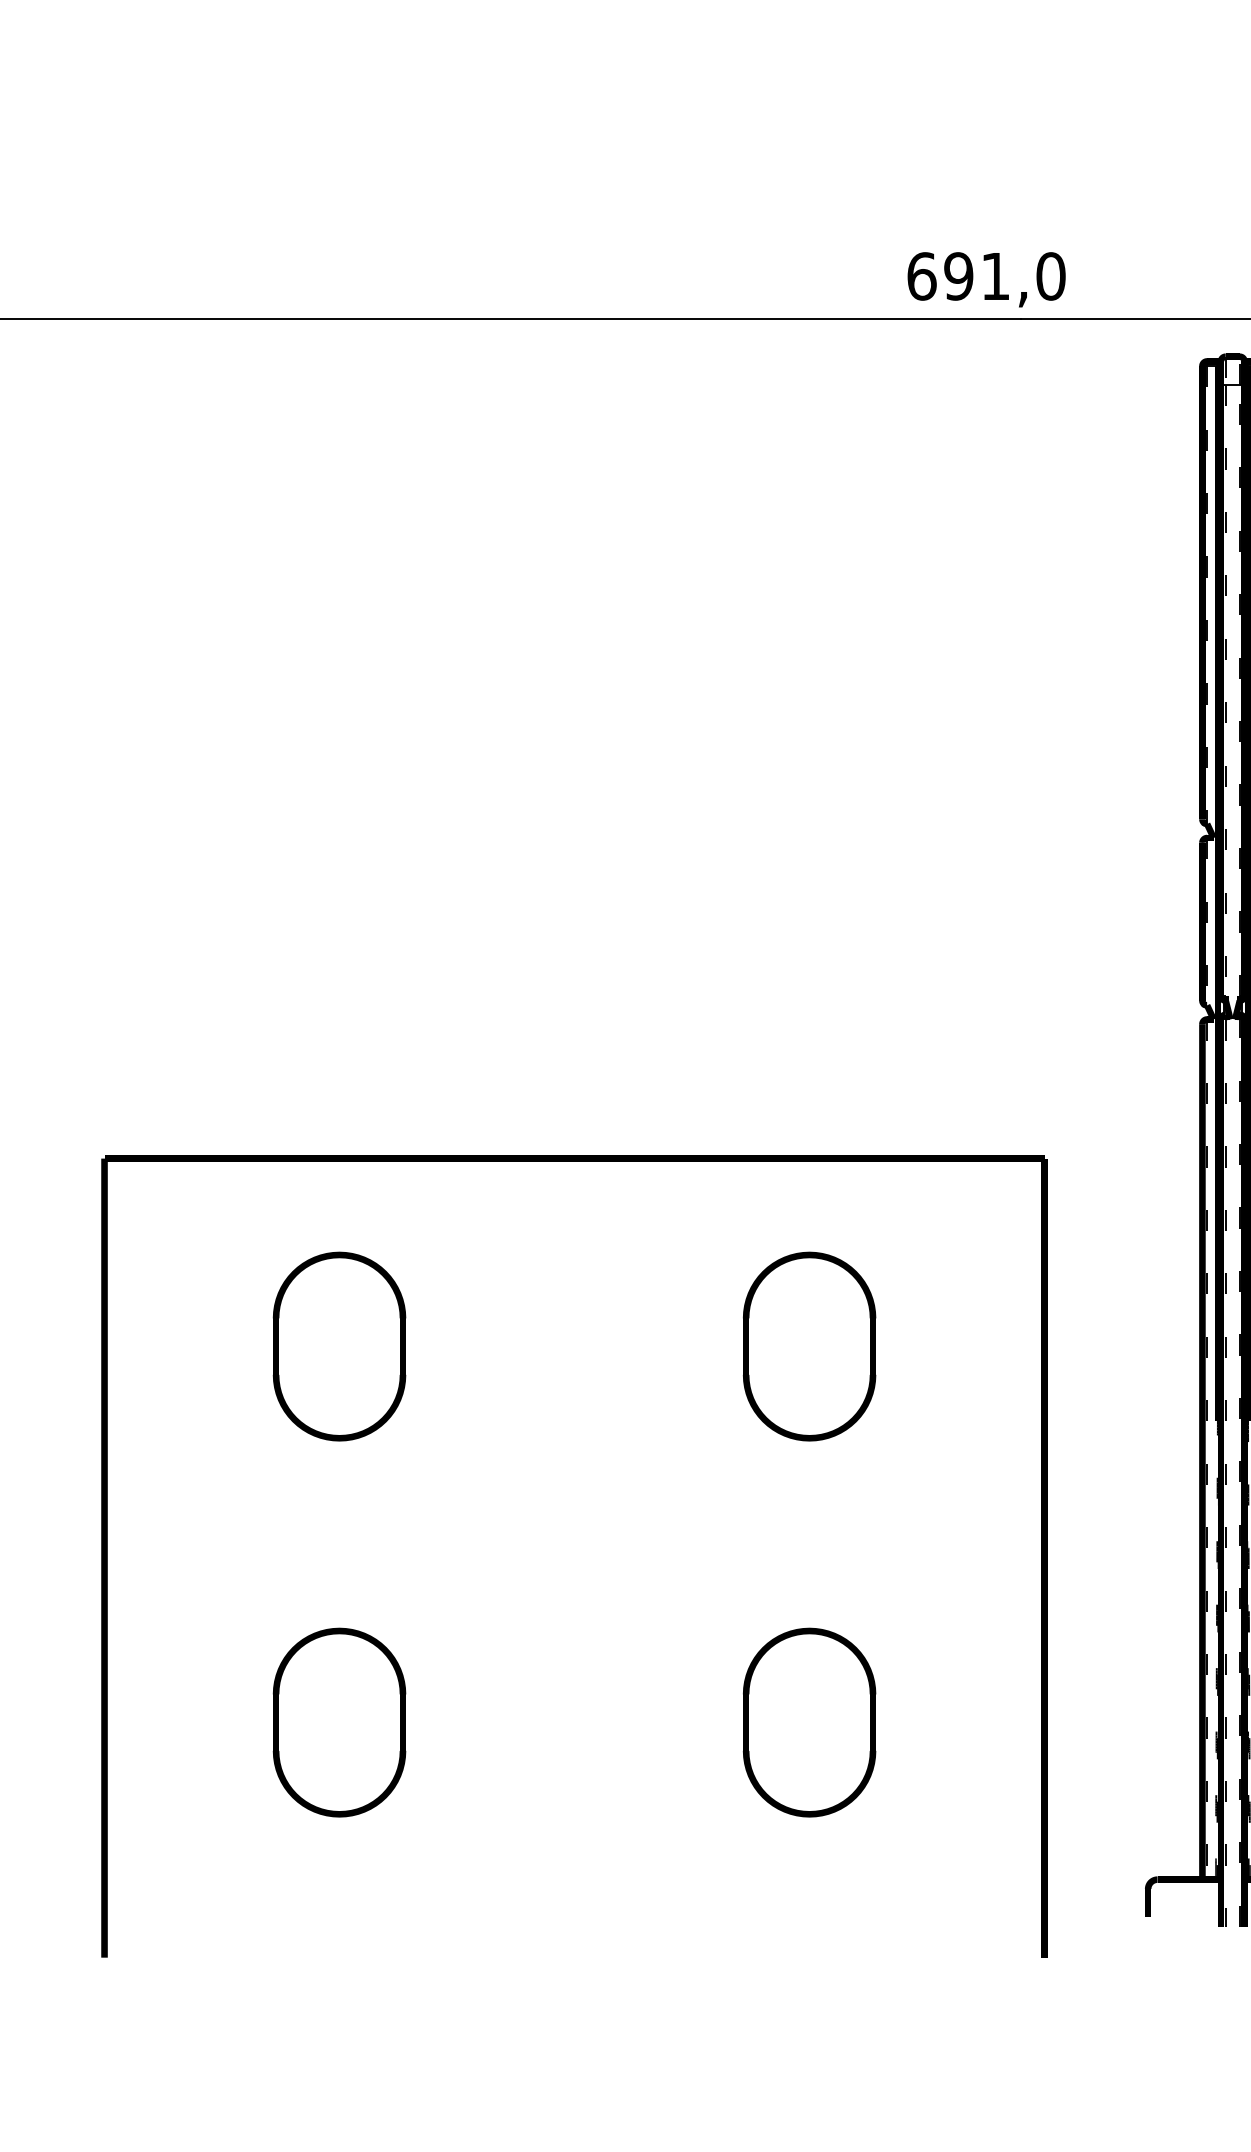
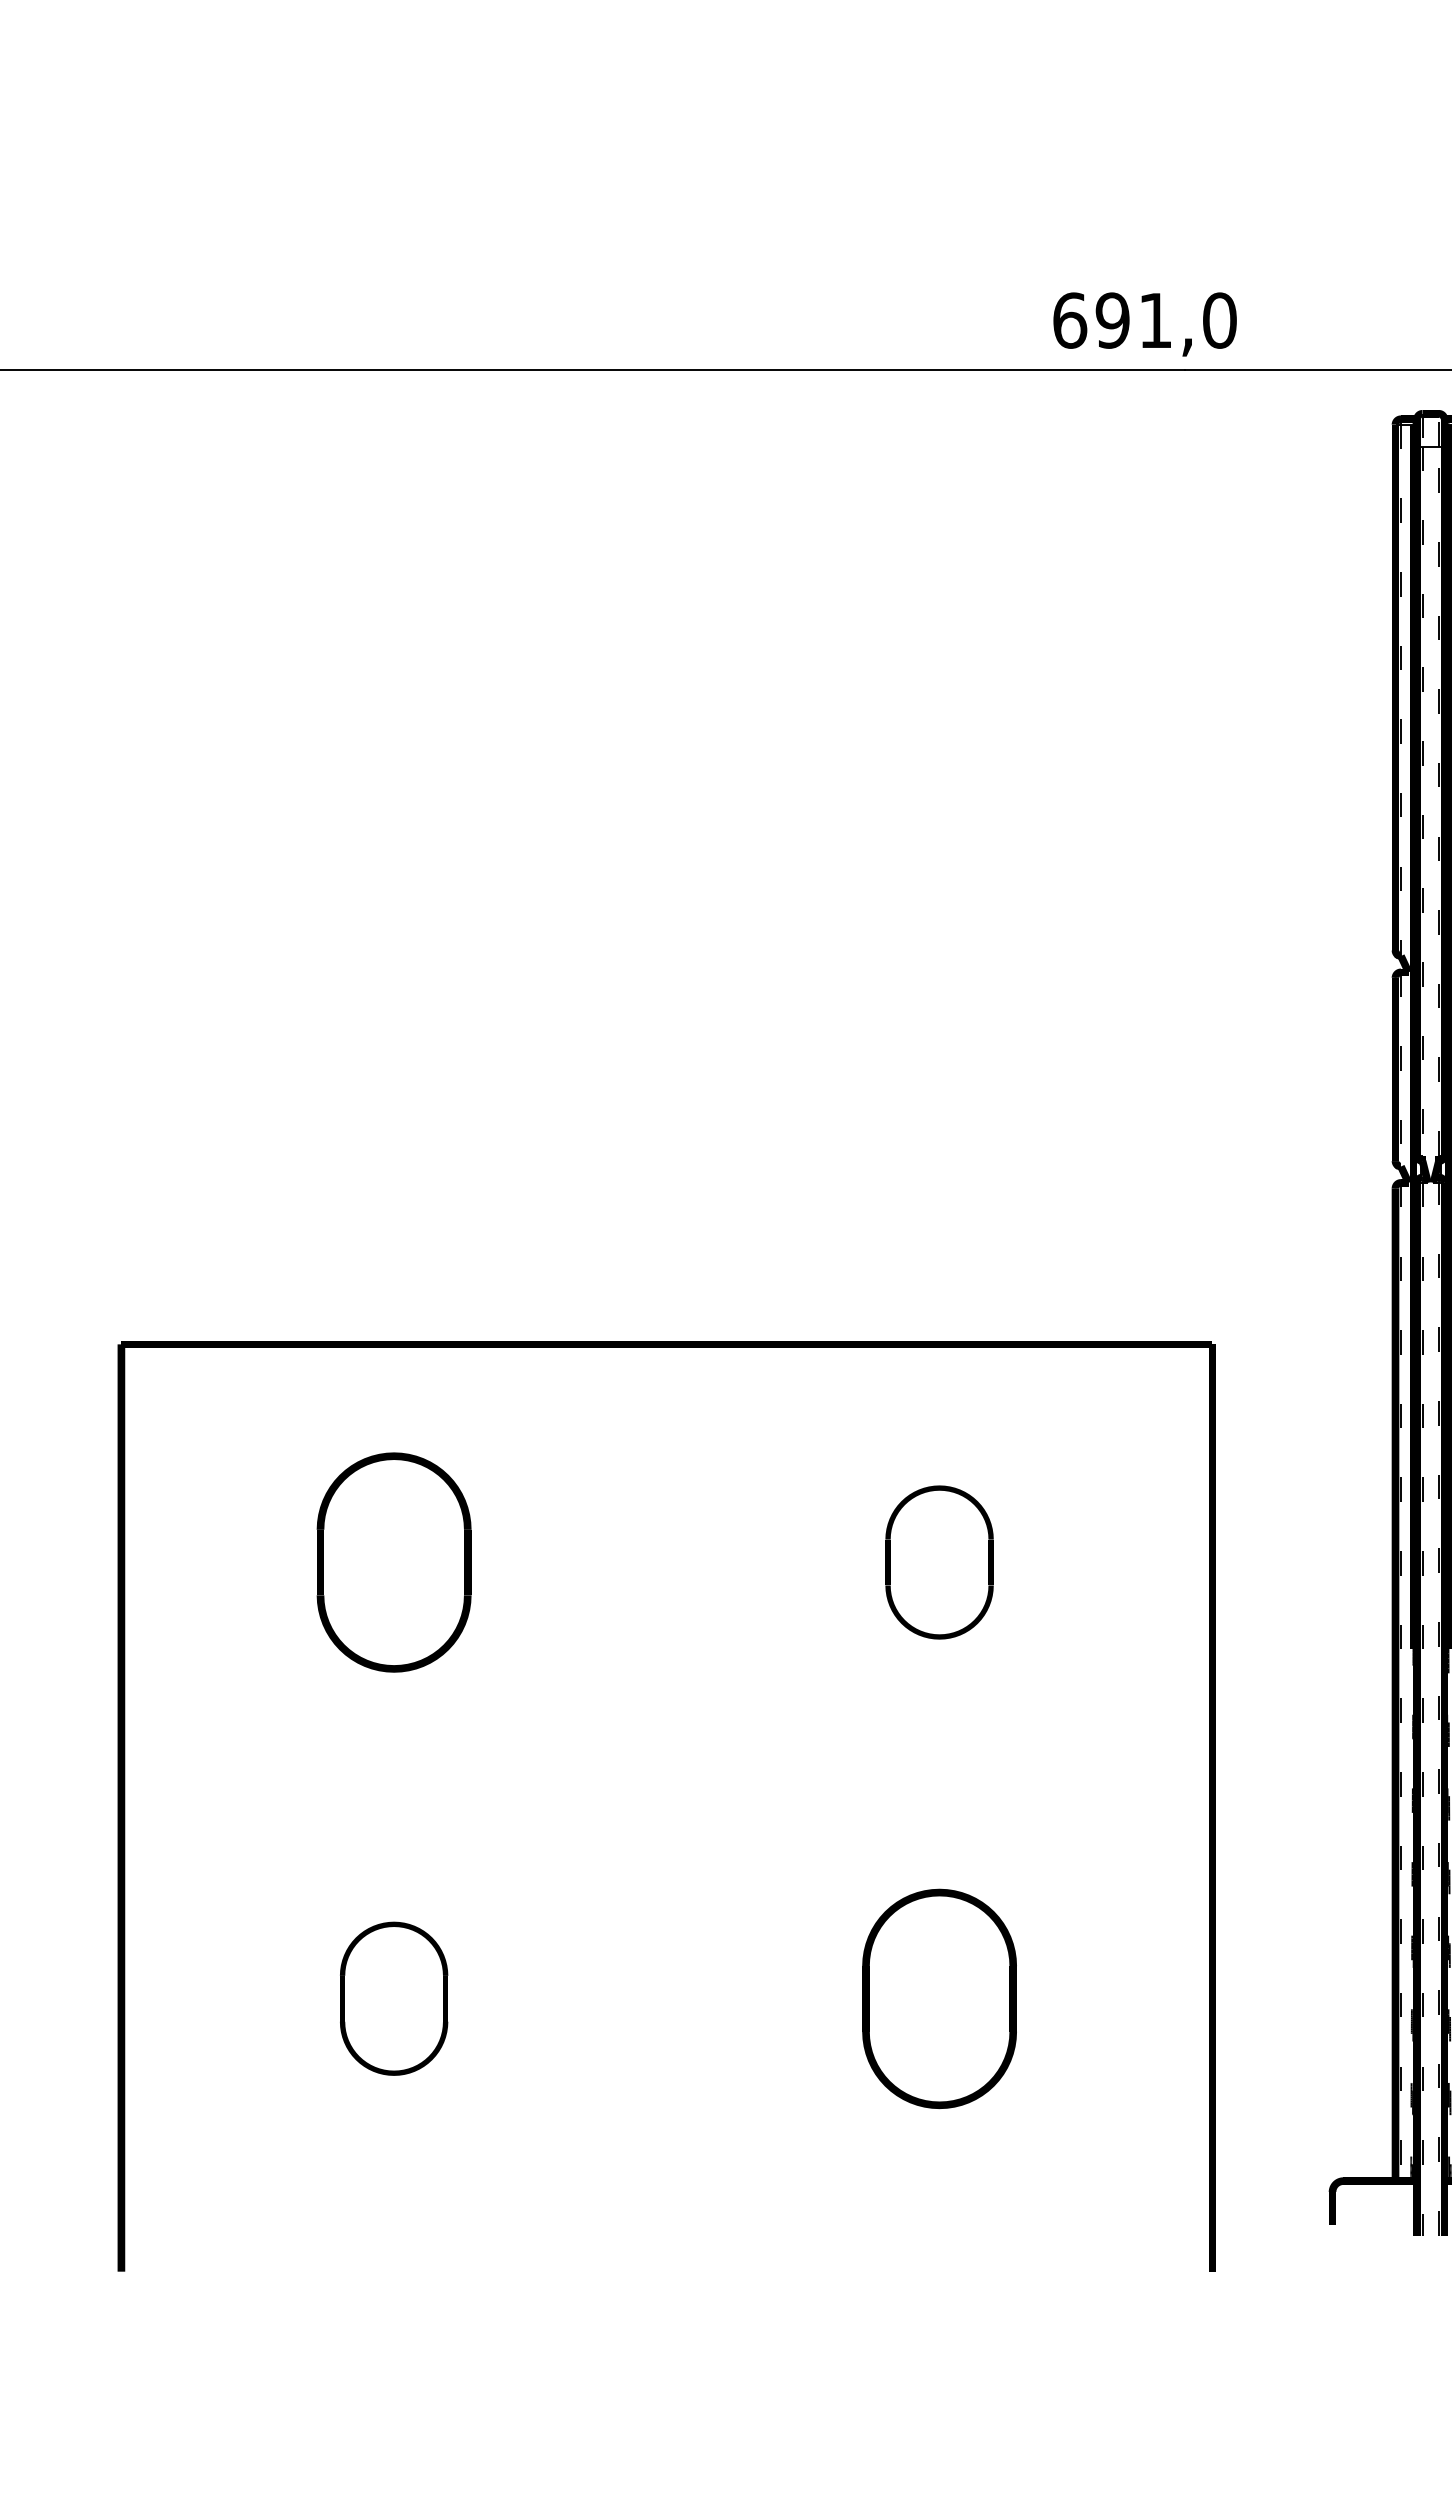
part: (809, 1346) -> (939, 1562), size x0.7
part: (338, 1722) -> (393, 1998), size x0.7

